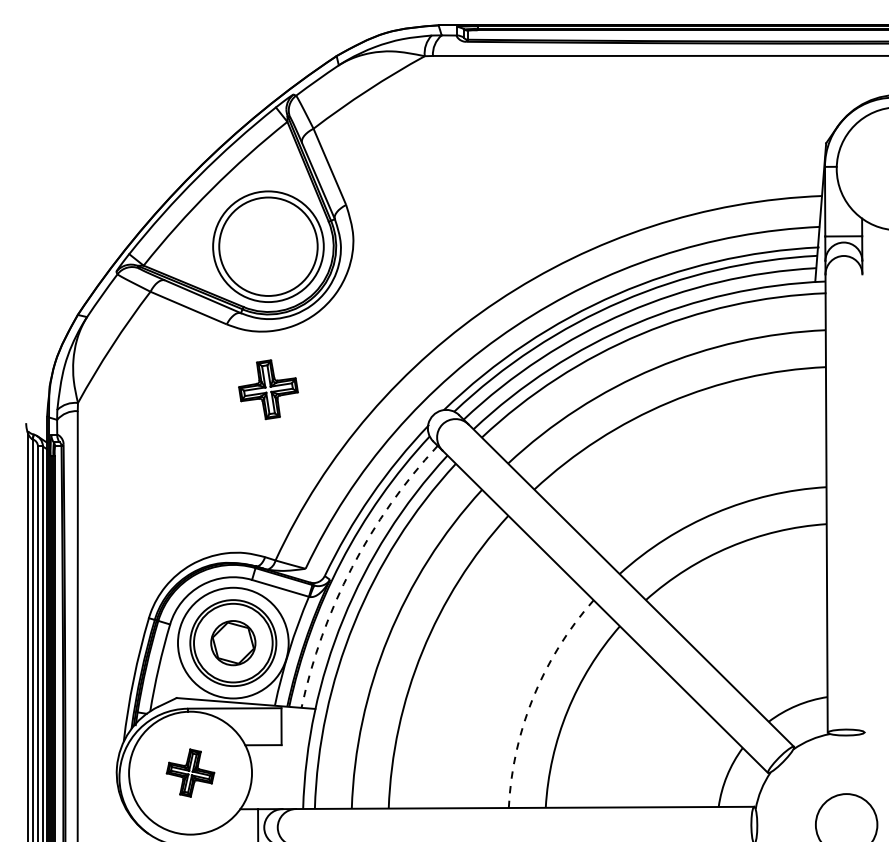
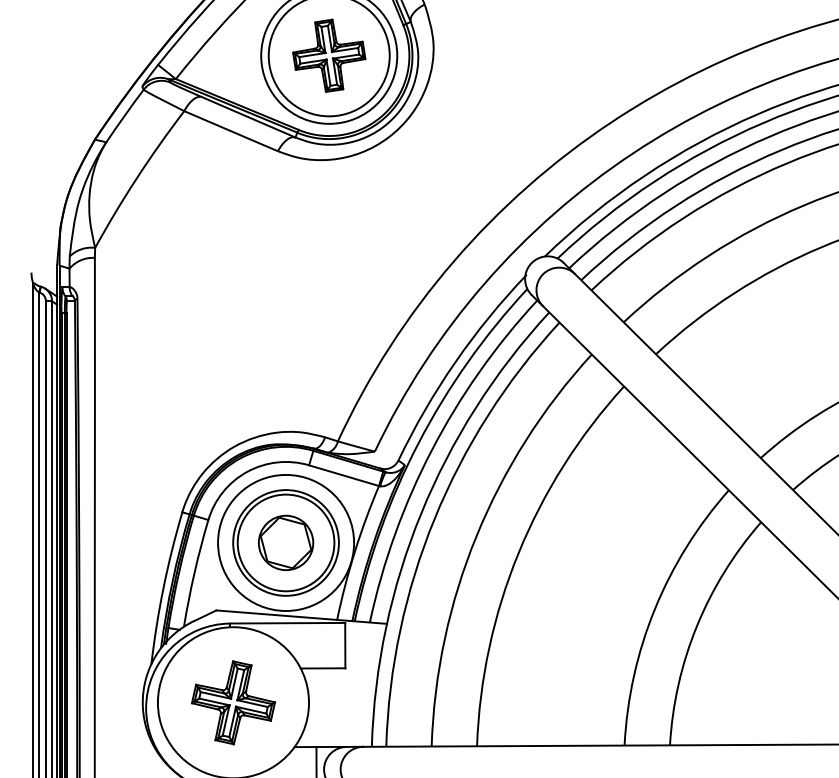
part: (268, 389) -> (329, 55), moved
arc: (351, 567) -> (431, 450), dashed -> solid
arc: (533, 696) -> (654, 608), dashed -> solid
part: (190, 772) -> (233, 701), size x1.43

